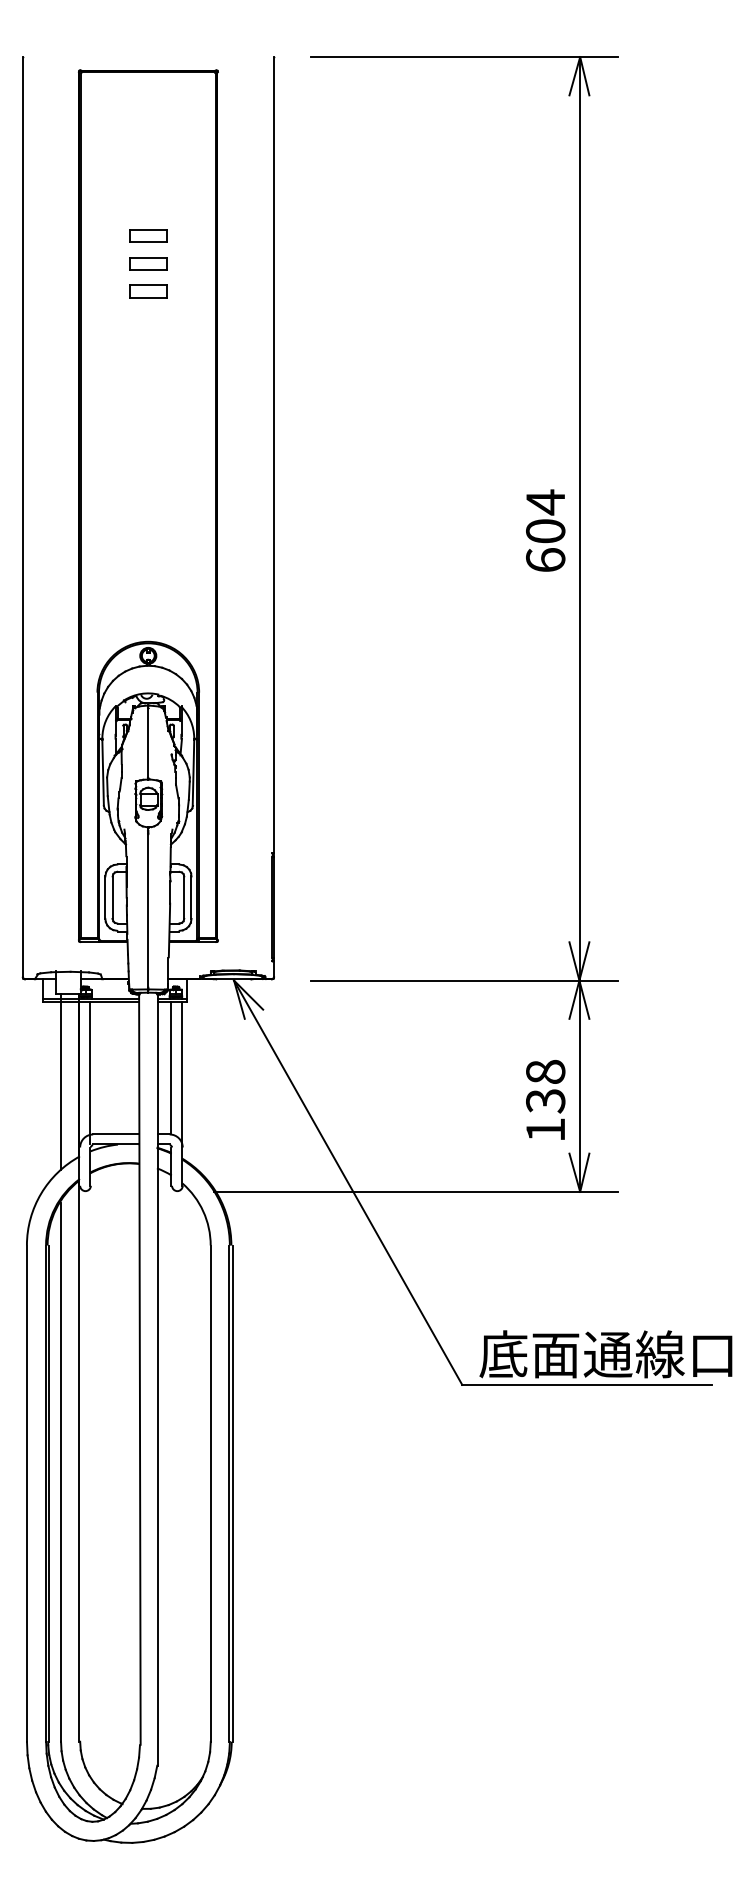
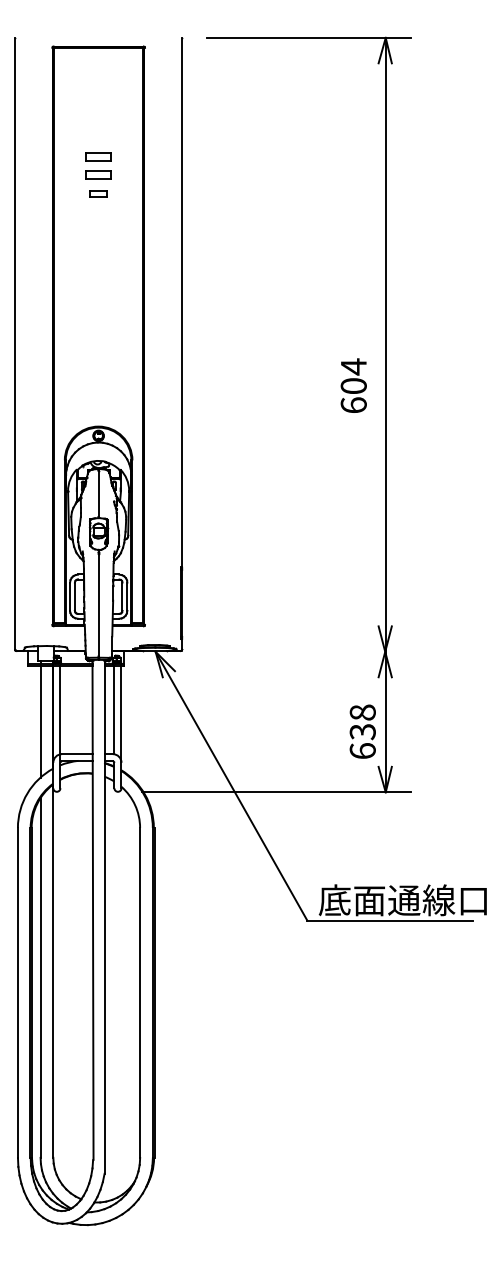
part: (148, 291) -> (98, 193), size x0.7
text: (545, 530) -> (353, 385), moved
line: (463, 980) -> (308, 651), removed
text: (545, 1128) -> (362, 750), 138 -> 638

